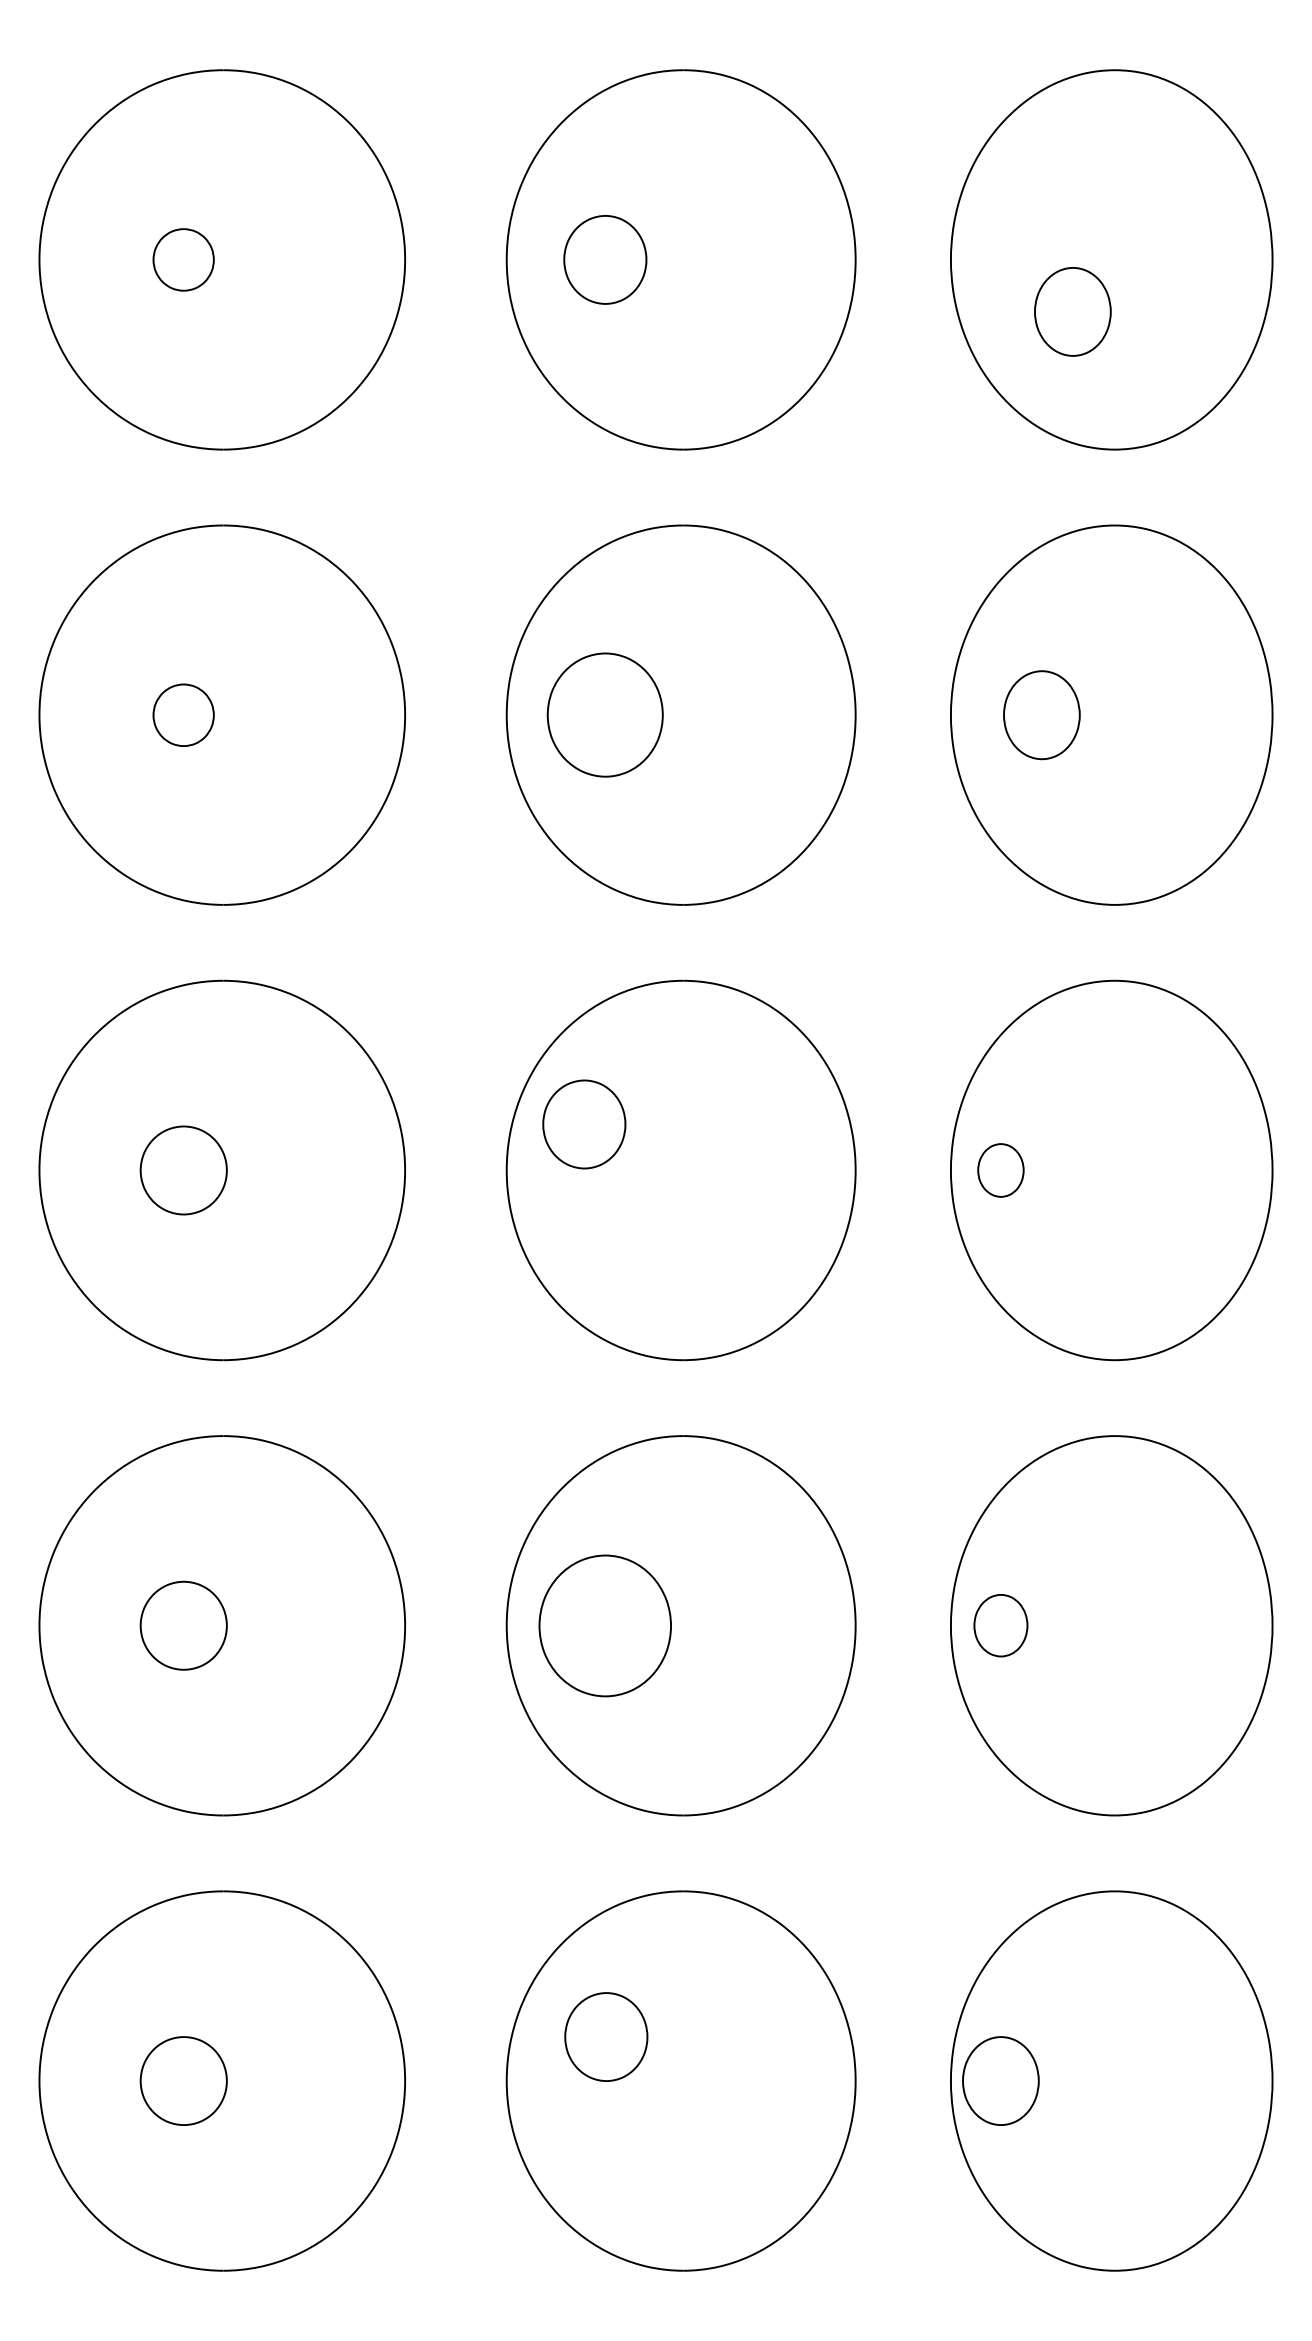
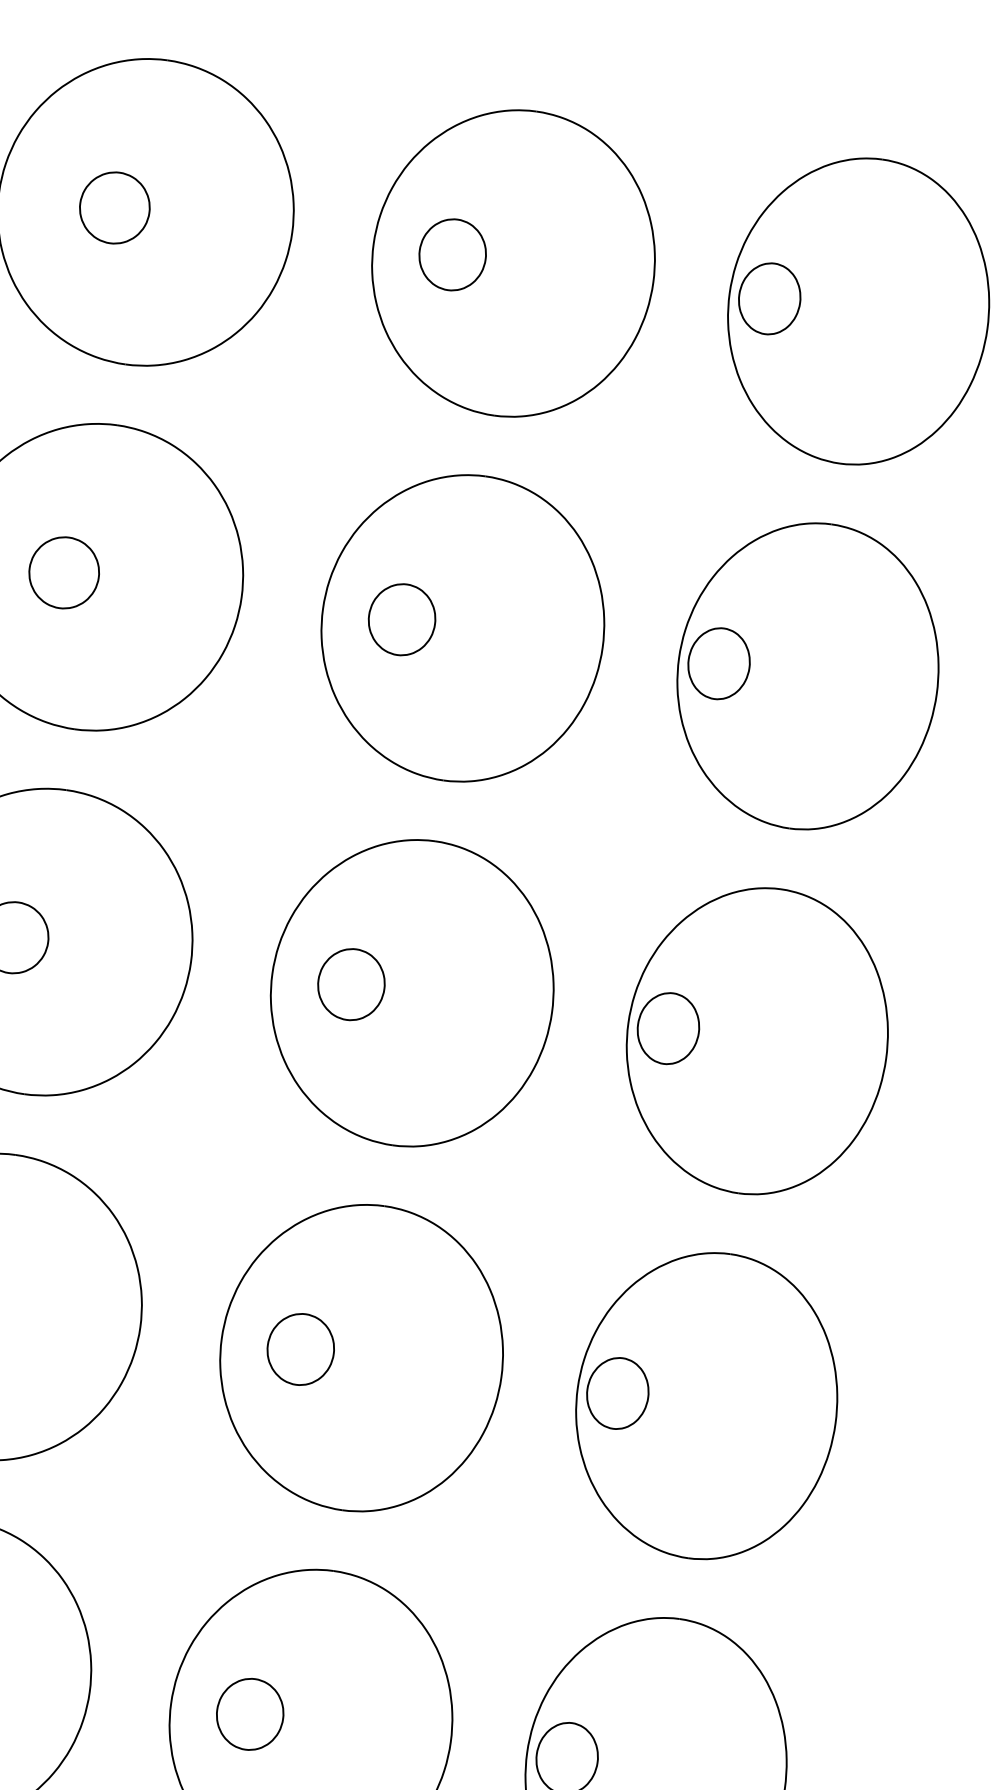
part: (183, 259) -> (114, 207), size x1.43
part: (1072, 311) -> (769, 298), moved
part: (183, 715) -> (63, 573), size x1.43
part: (605, 715) -> (402, 620), size x0.71
part: (1041, 715) -> (718, 663), moved
part: (584, 1124) -> (351, 984), moved
part: (1000, 1170) -> (668, 1028), size x1.67
part: (605, 1625) -> (300, 1349), size x0.62
part: (1000, 1625) -> (617, 1393), size x1.43
part: (606, 2036) -> (250, 1713), moved

